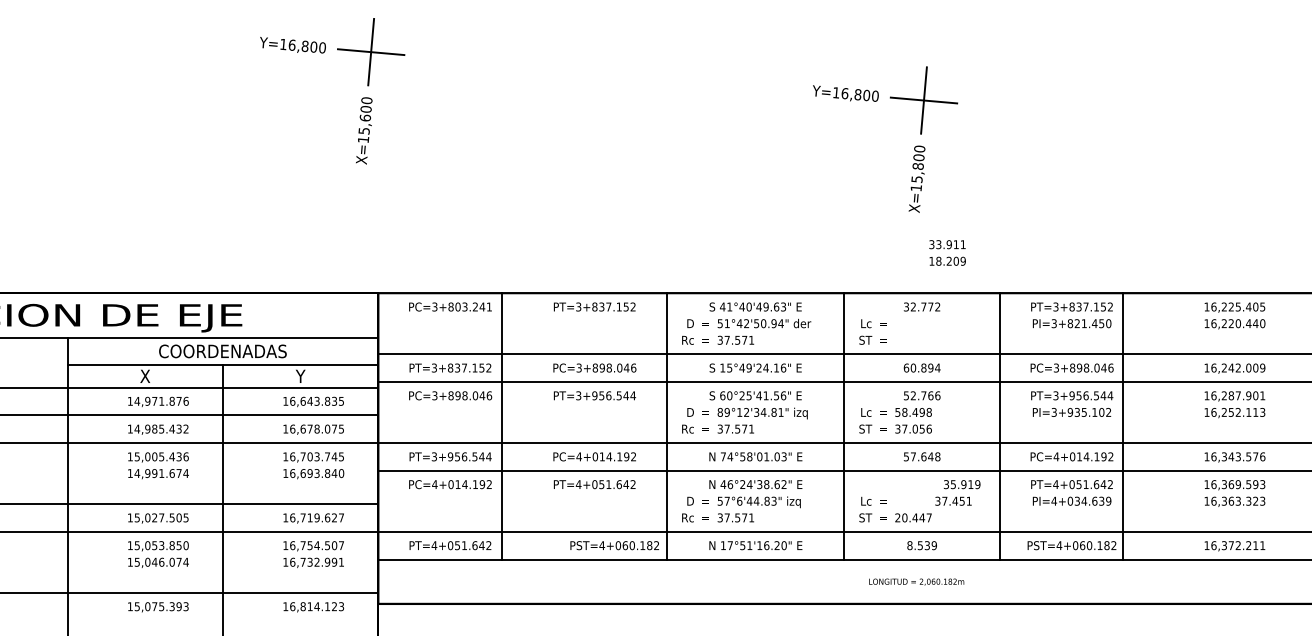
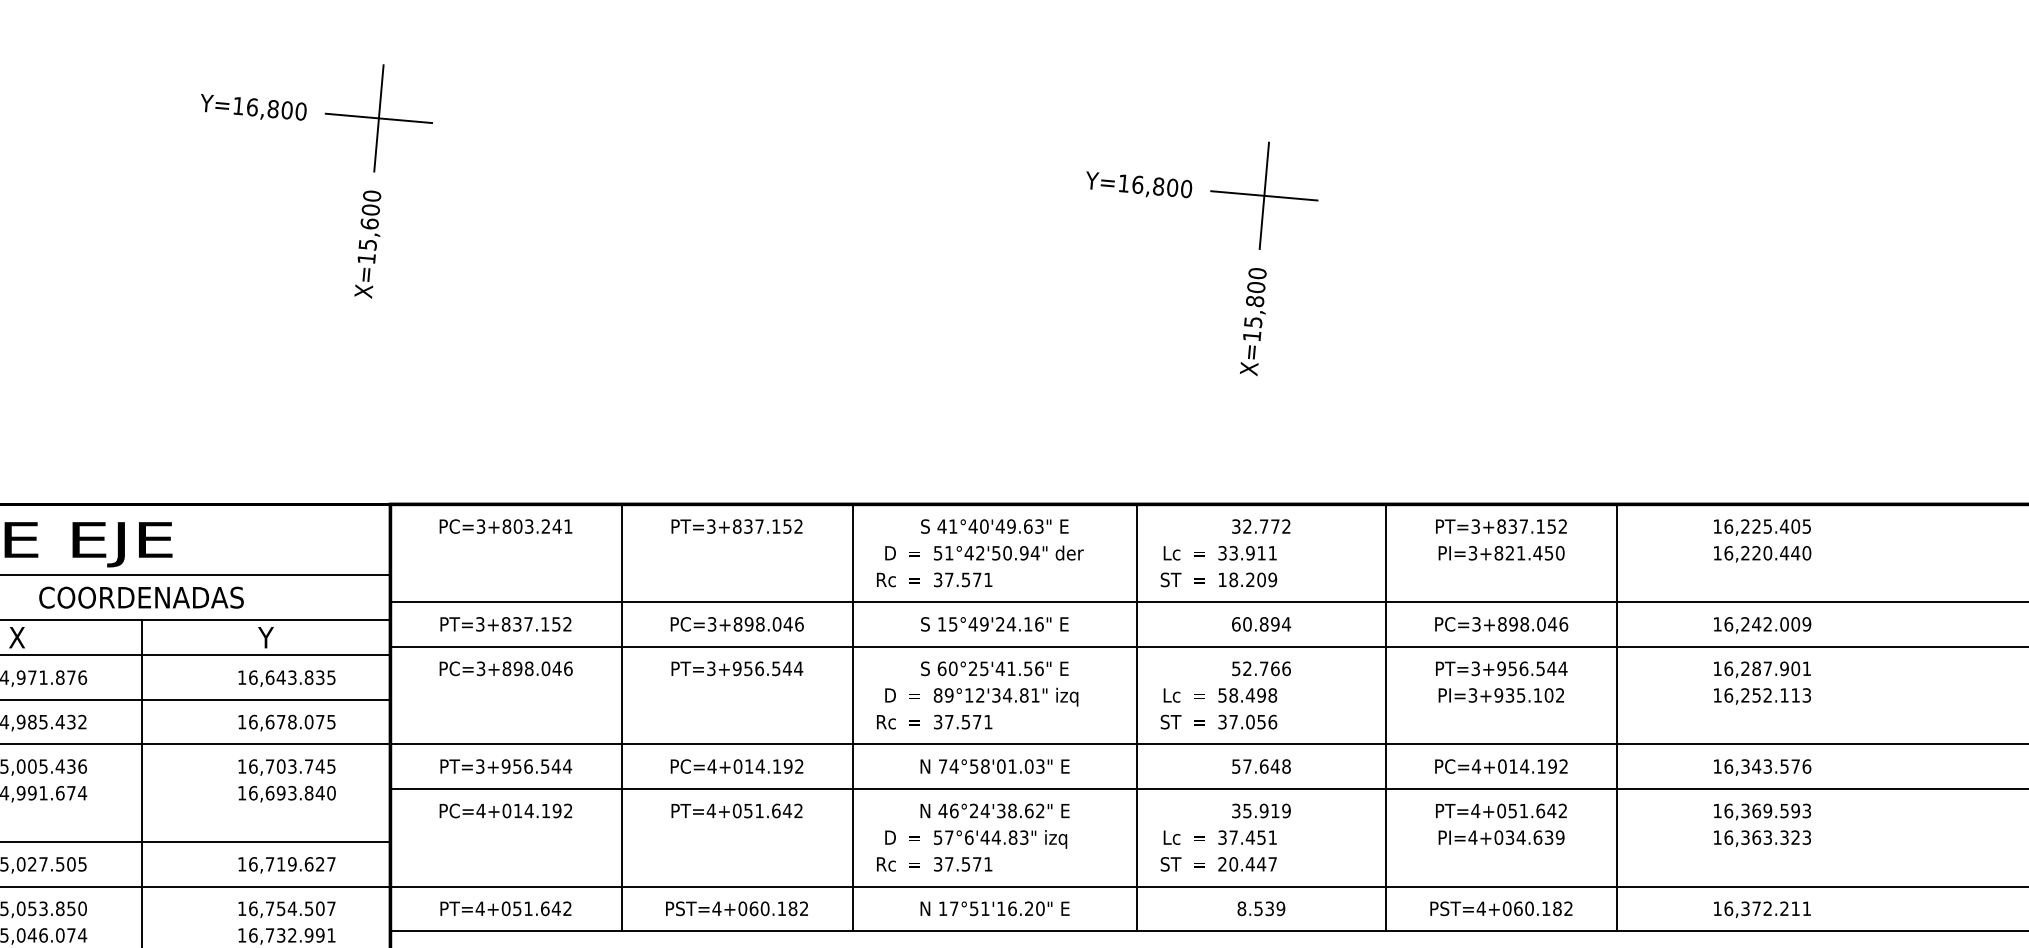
text: (947, 252) -> (1247, 565), moved
line: (501, 426) -> (621, 717), moved
line: (1123, 426) -> (1617, 717), moved
text: (957, 492) -> (1253, 823), moved
text: (614, 545) -> (736, 908), moved

